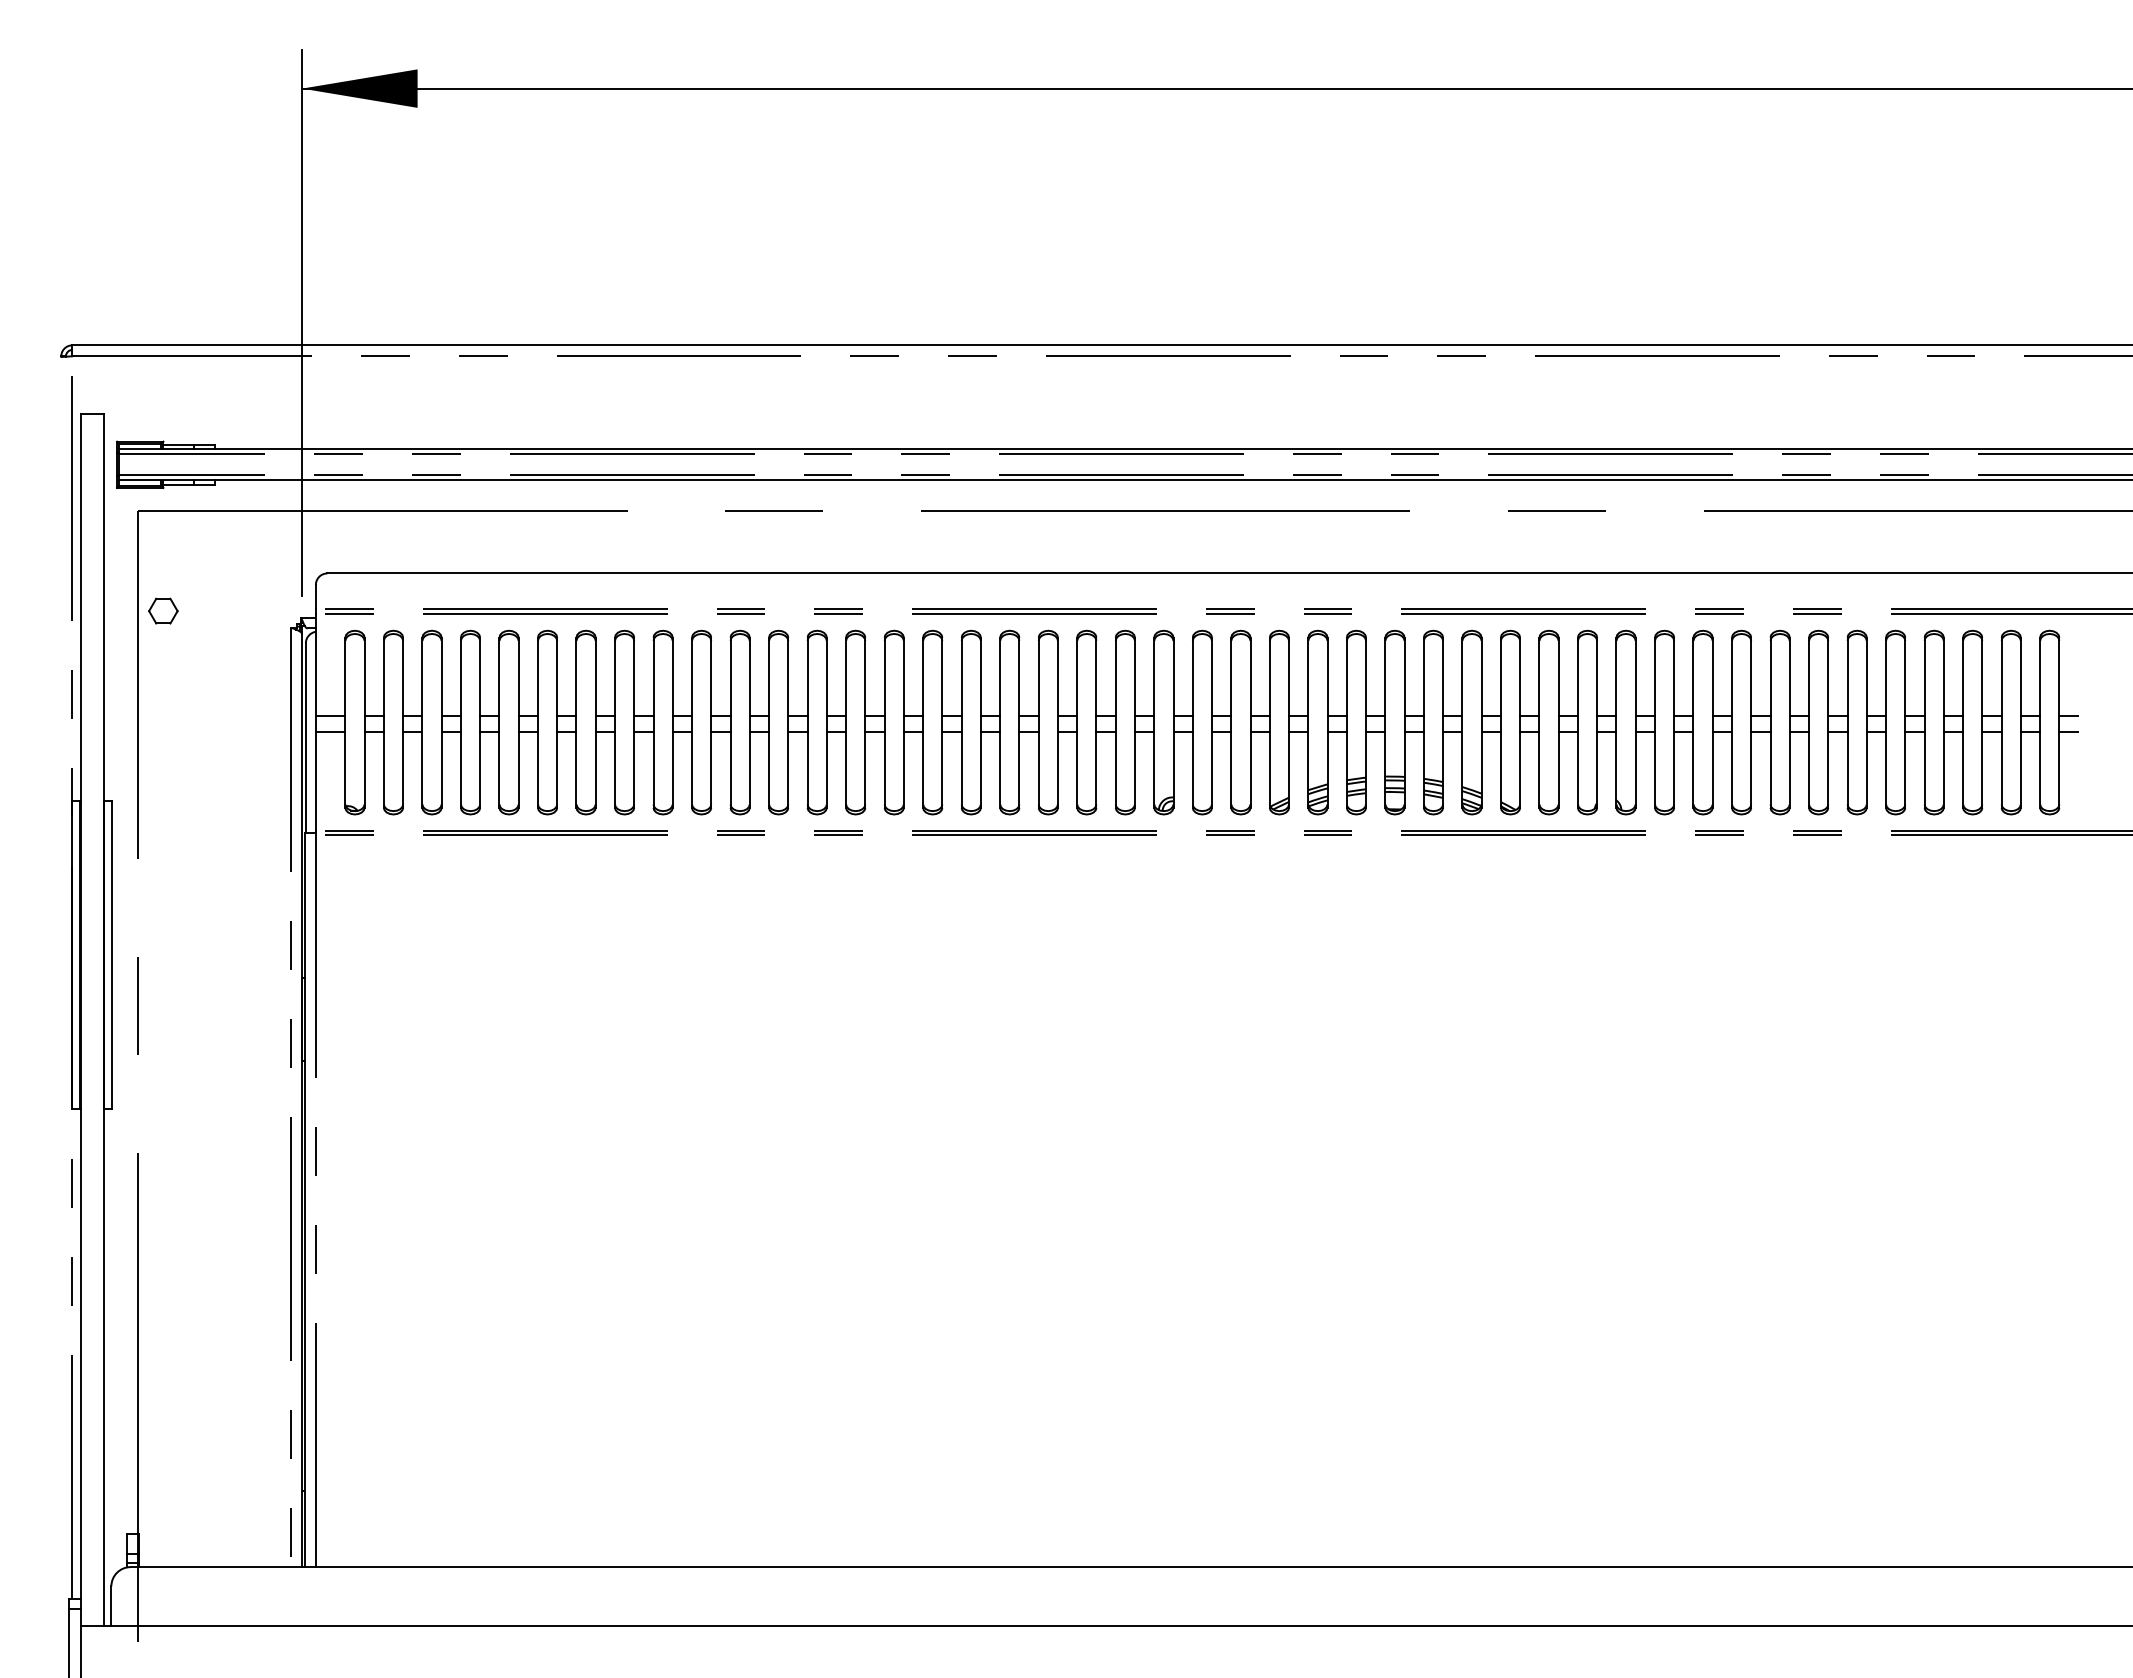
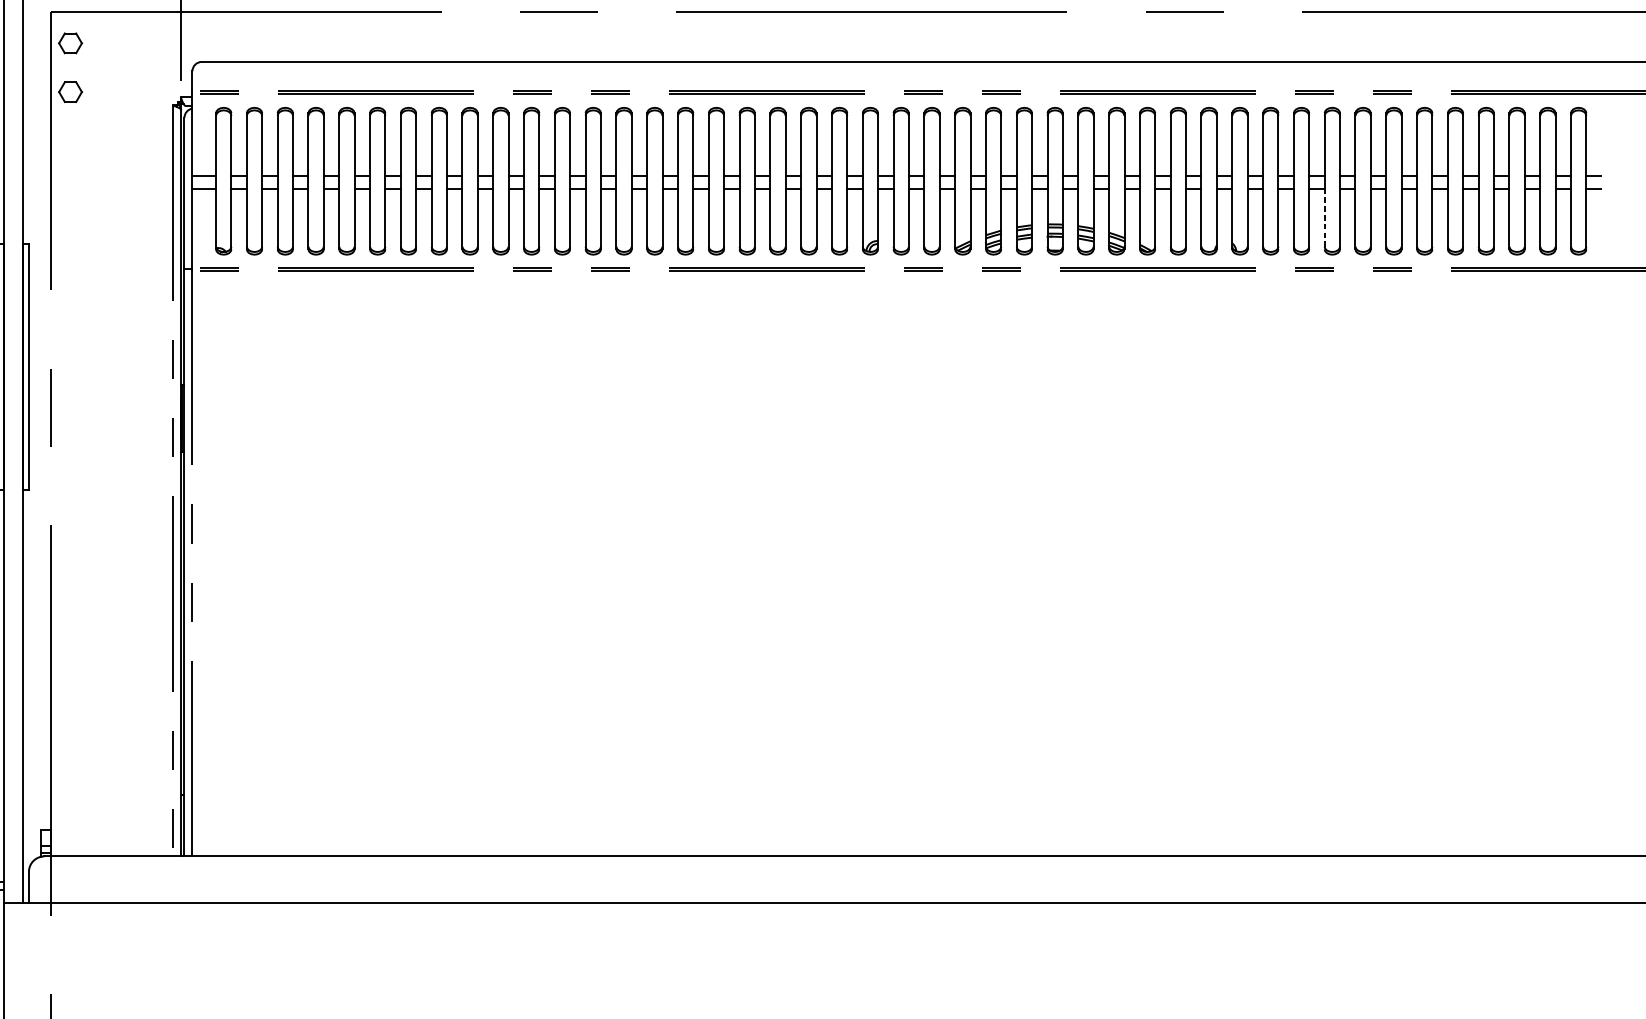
part: (163, 549) -> (70, 42), added
line: (1732, 769) -> (1325, 218), solid -> dashed

